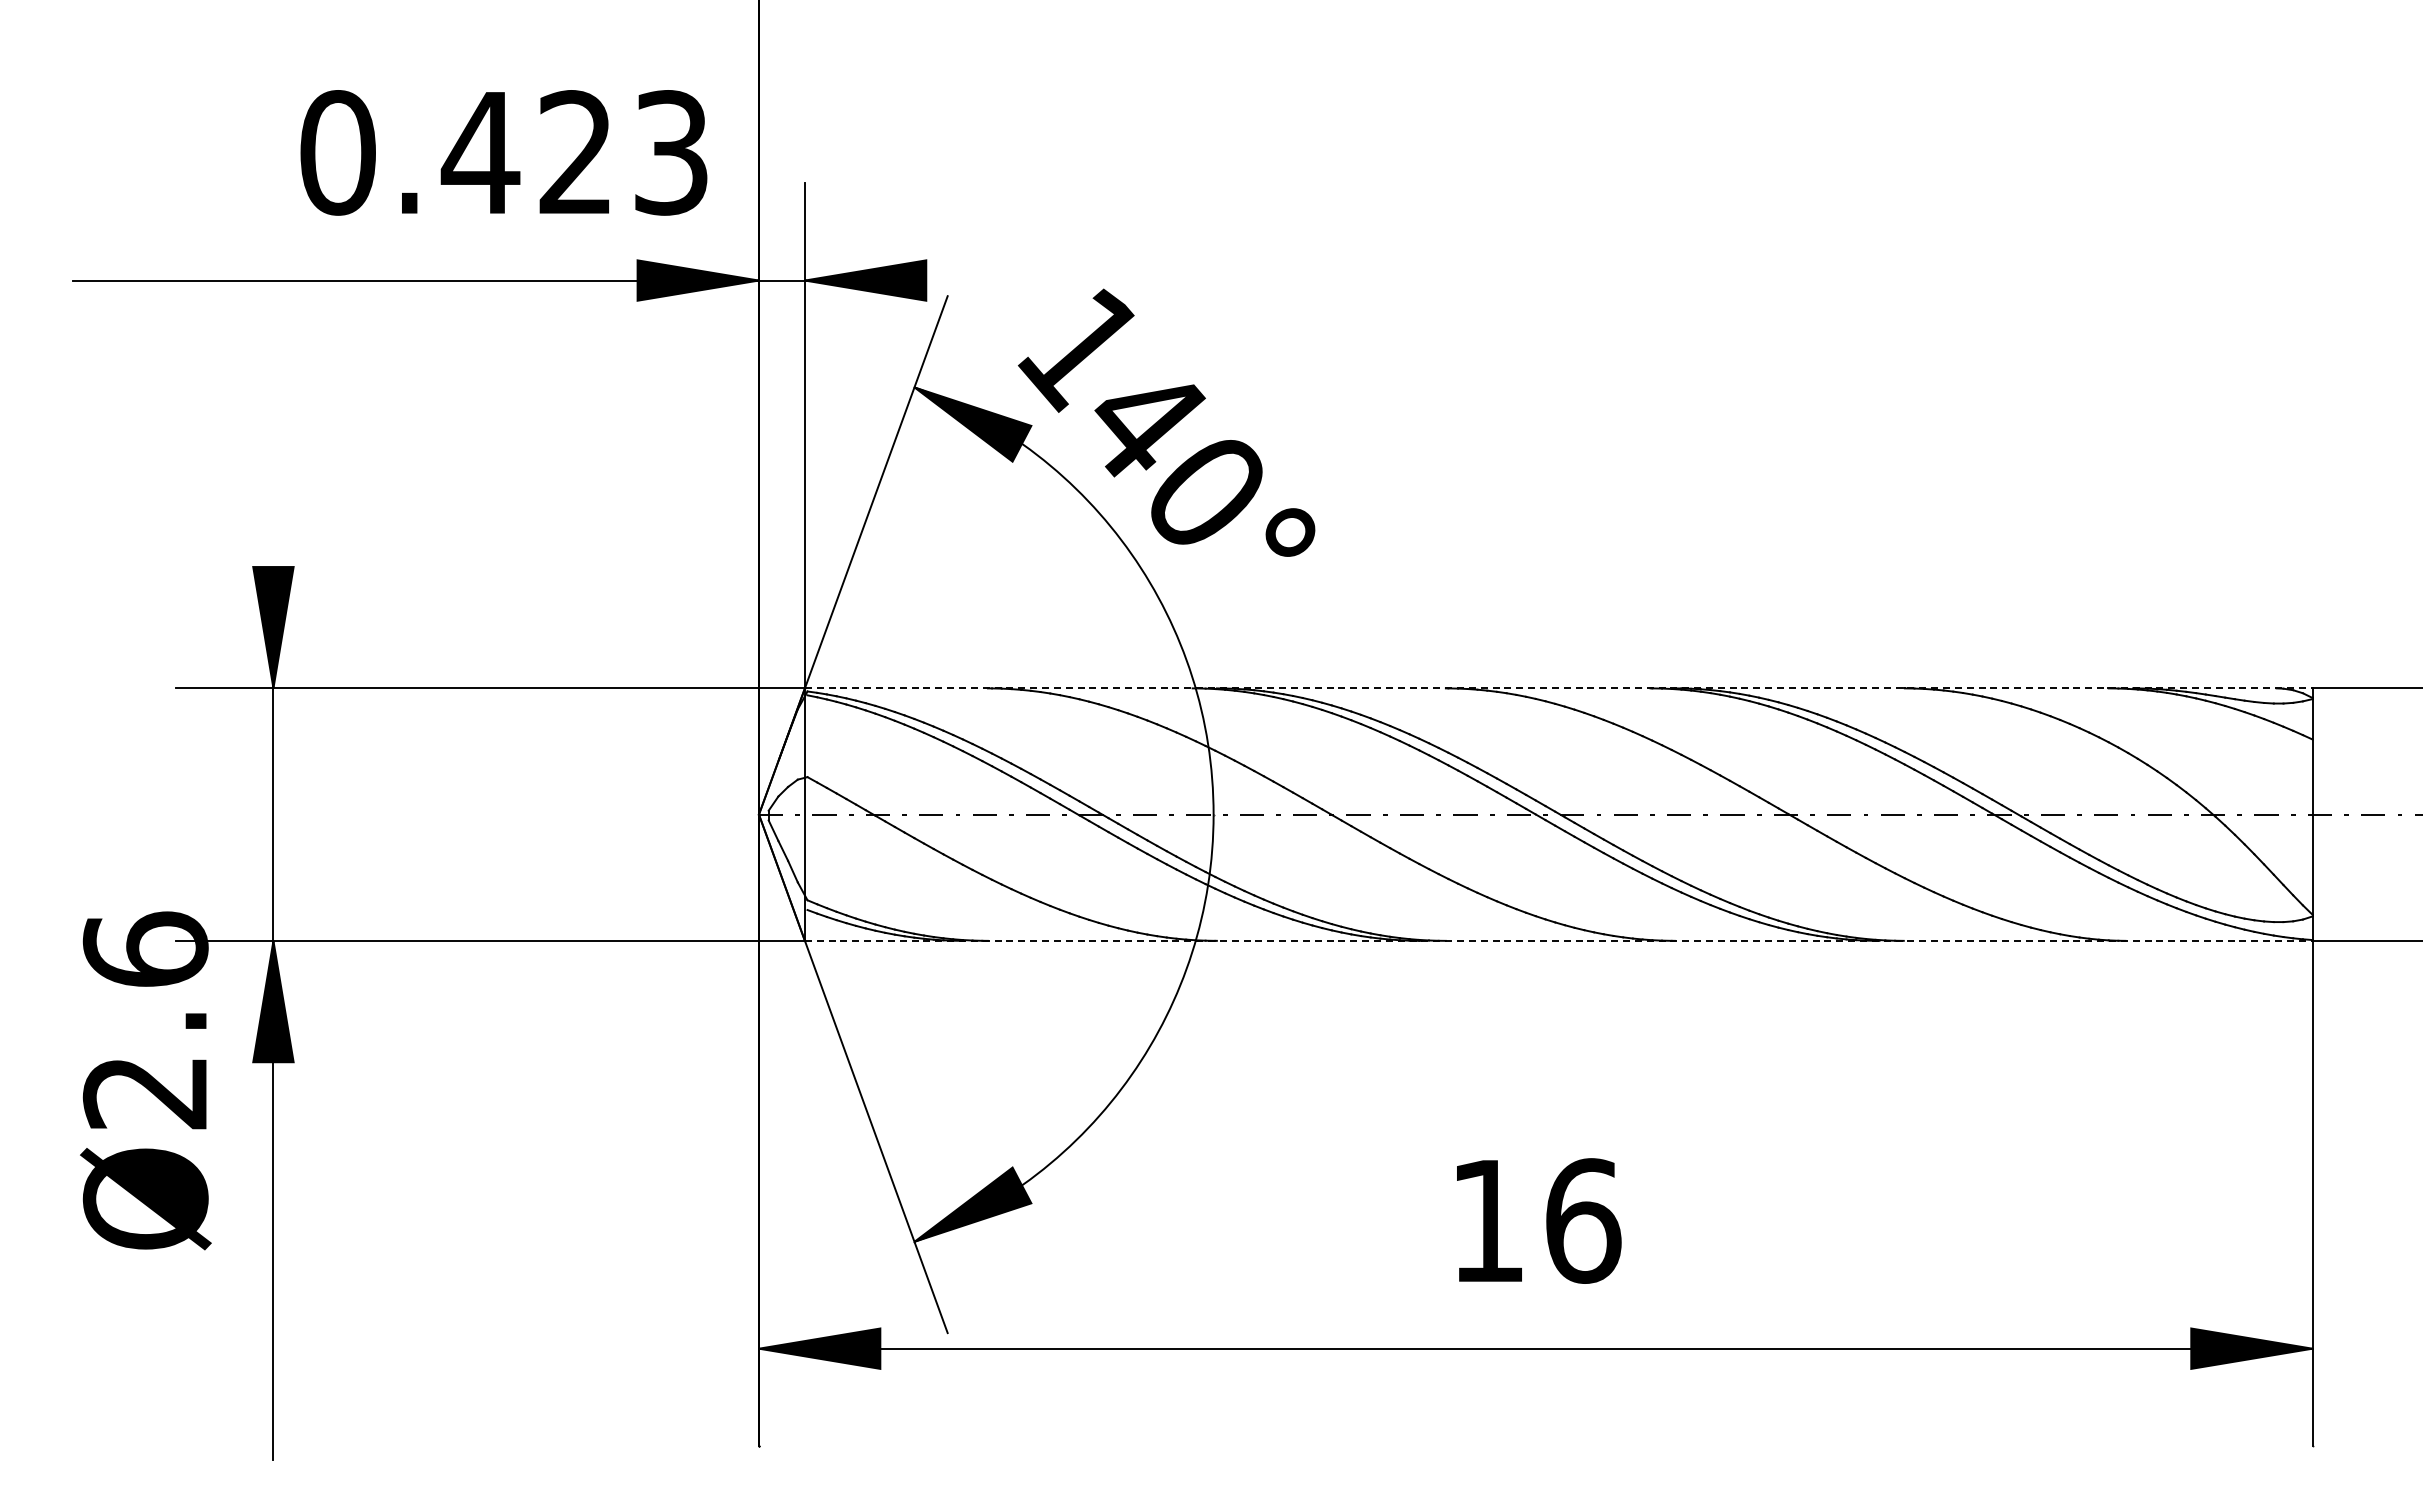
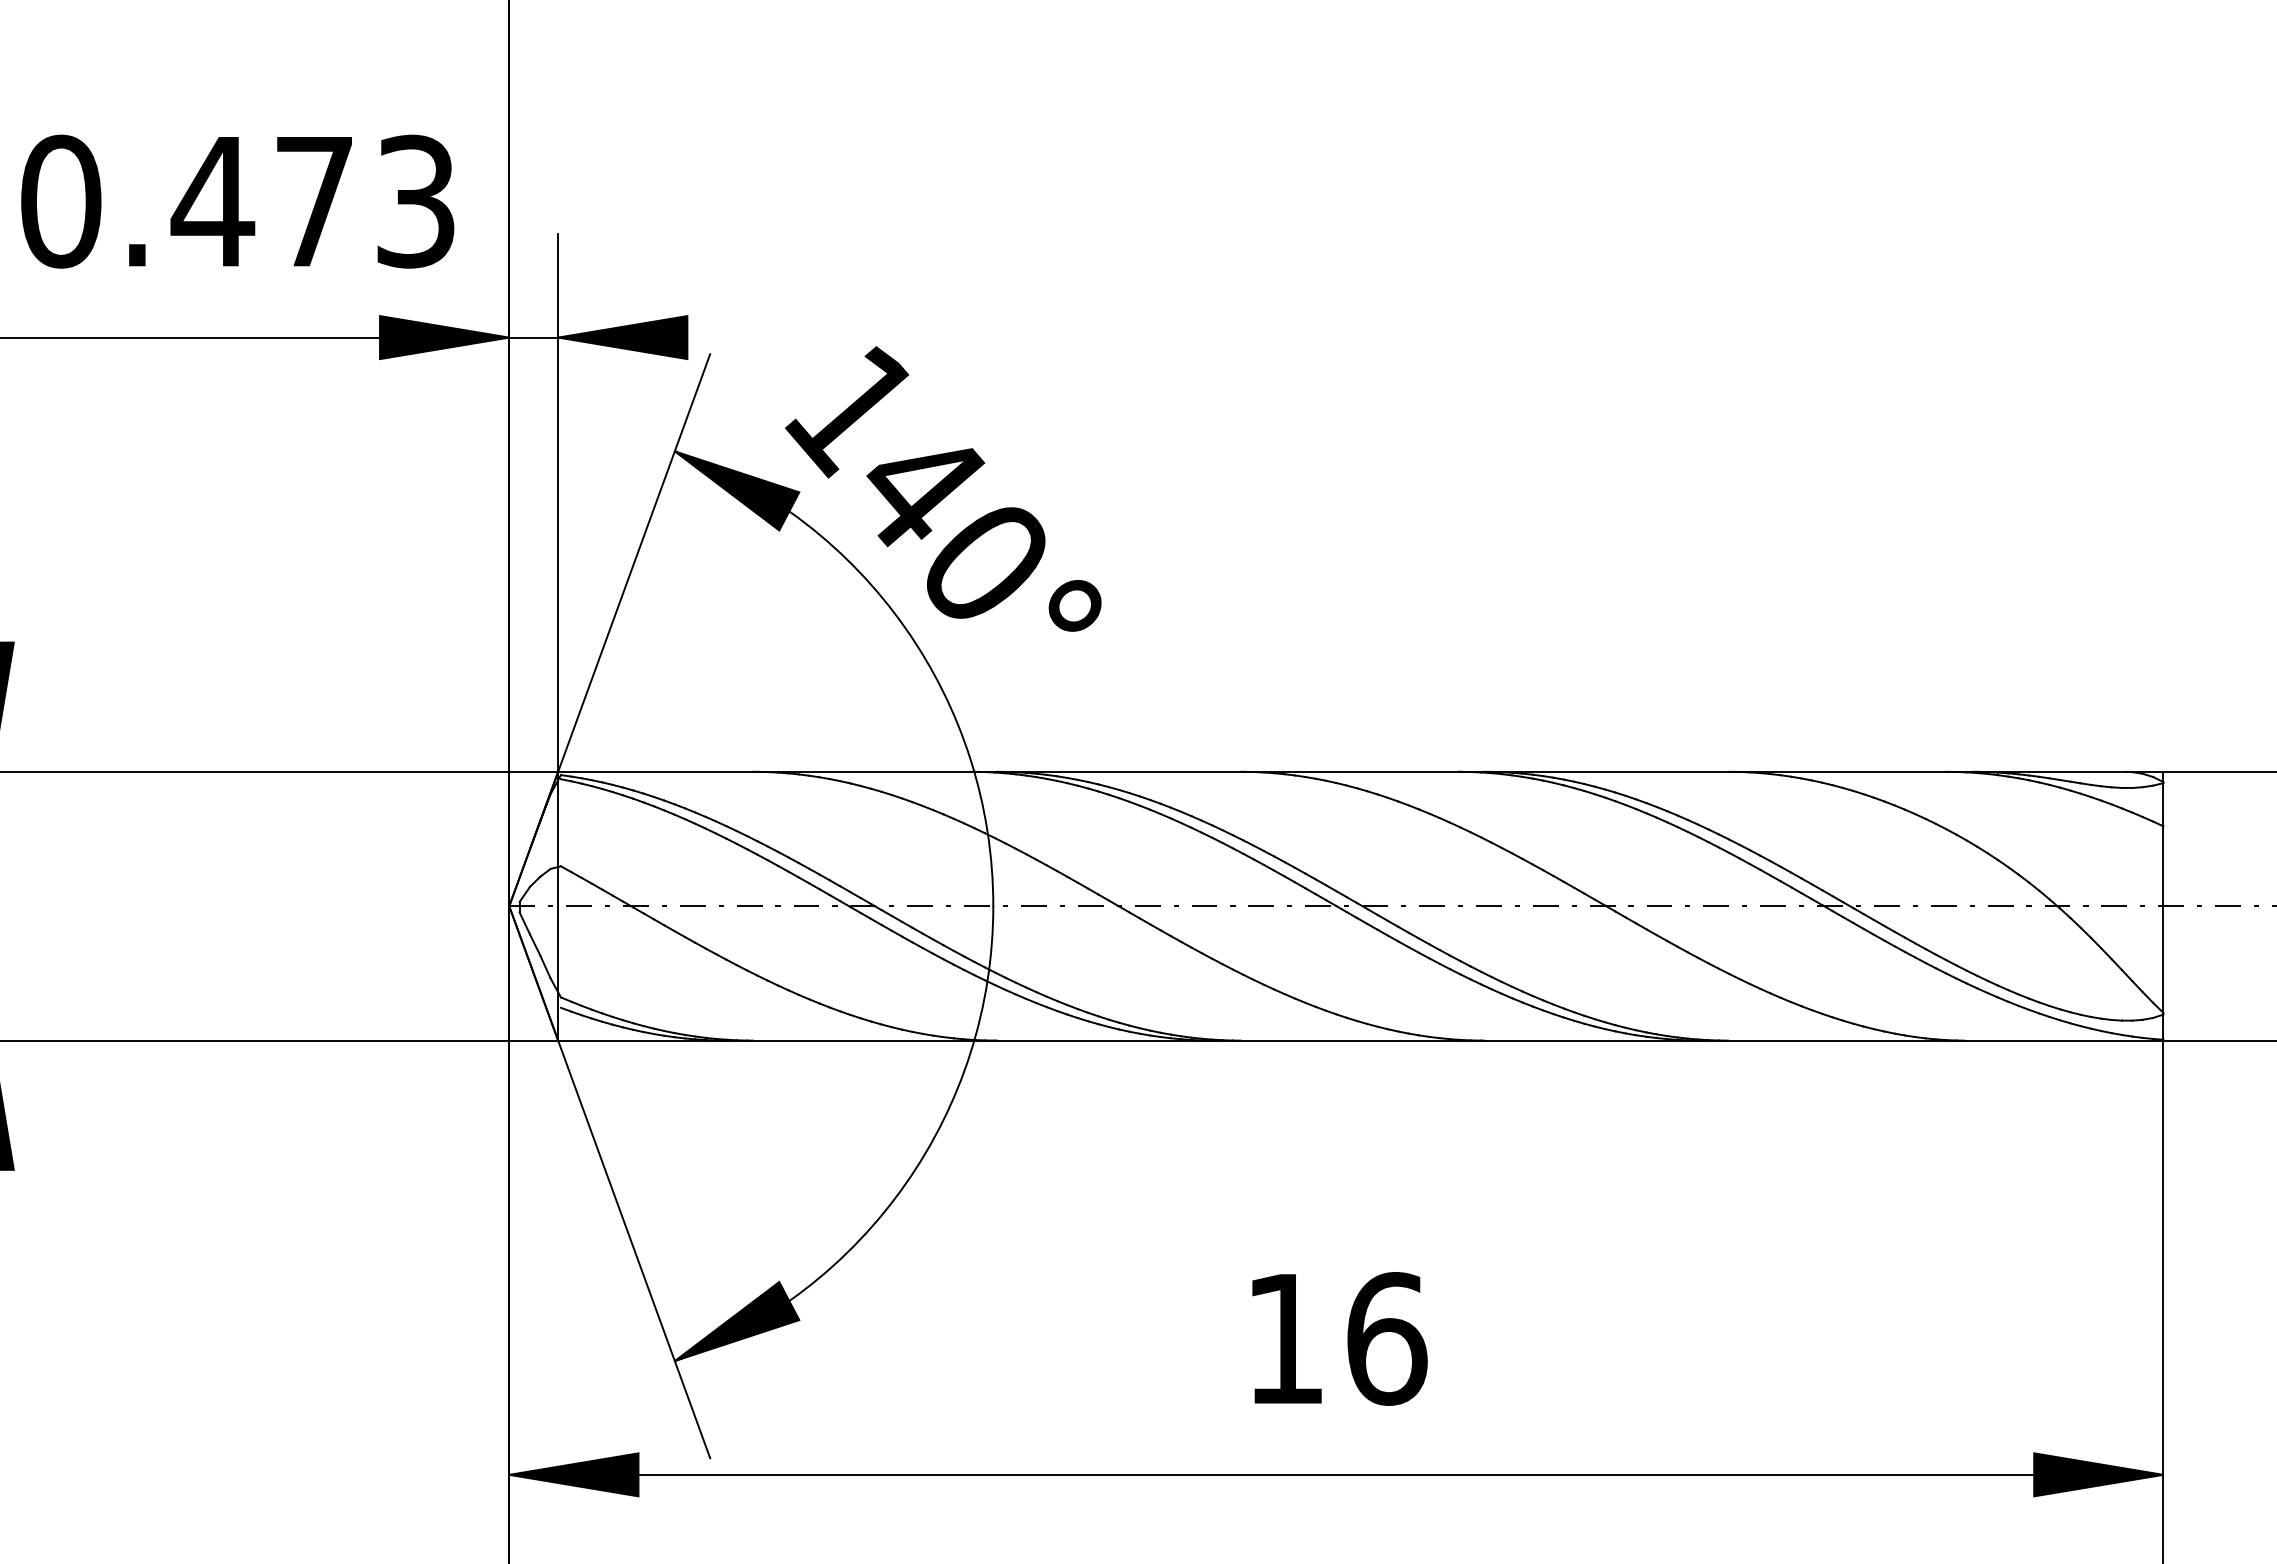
text: (575, 151) -> (313, 200), 0.423 -> 0.473
line: (1558, 688) -> (1360, 771), dashed -> solid
line: (1558, 940) -> (1360, 1040), dashed -> solid

